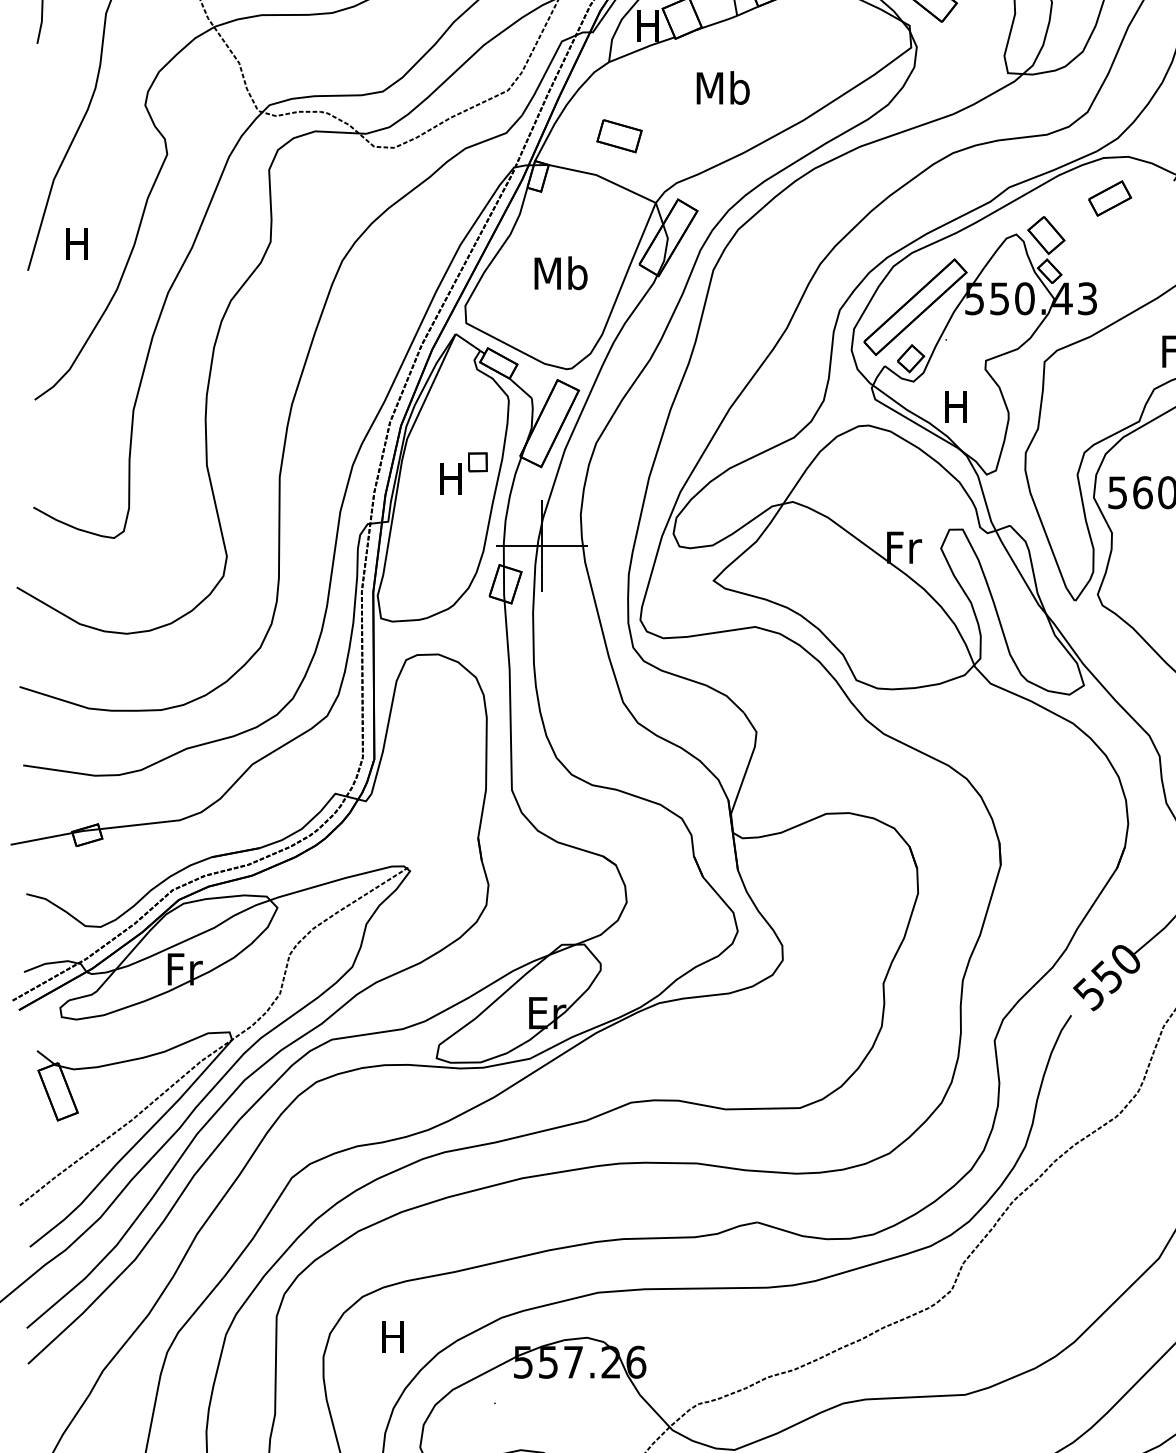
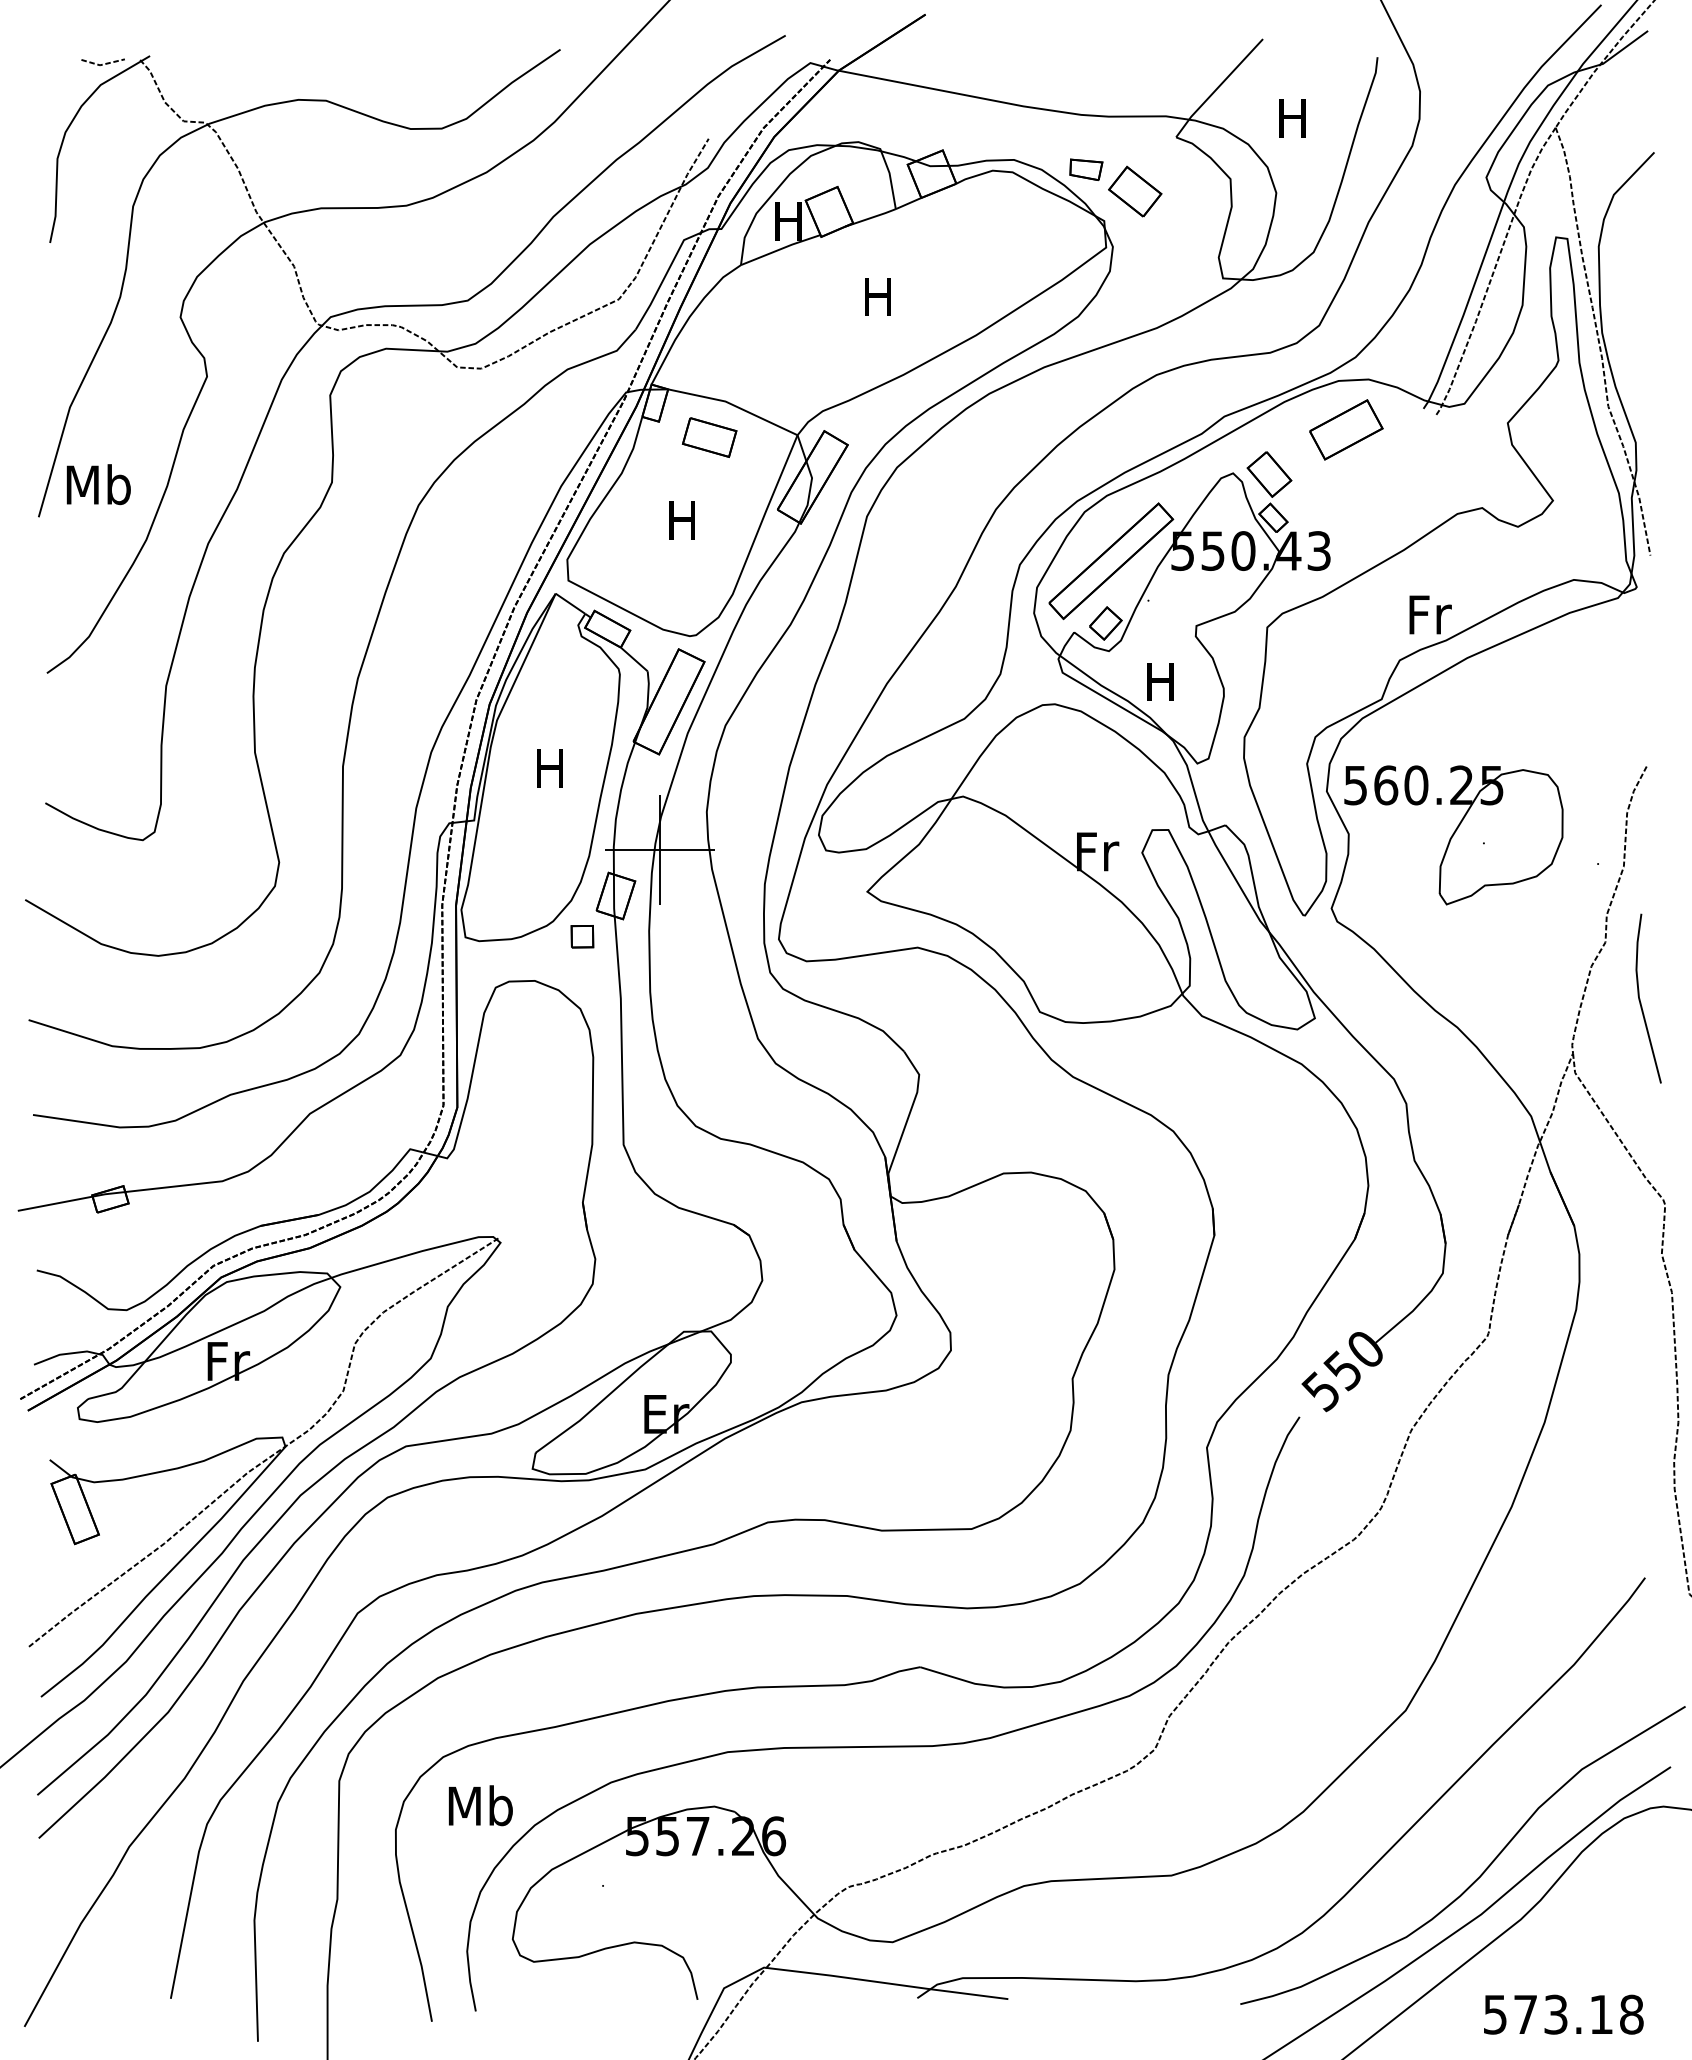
text: (722, 88) -> (878, 296), Mb -> H
part: (619, 136) -> (709, 437), moved
part: (1110, 198) -> (1346, 429), size x1.43
text: (77, 243) -> (98, 484), H -> Mb
text: (561, 272) -> (683, 519), Mb -> H
part: (477, 462) -> (582, 936), moved
text: (393, 1336) -> (480, 1805), H -> Mb

